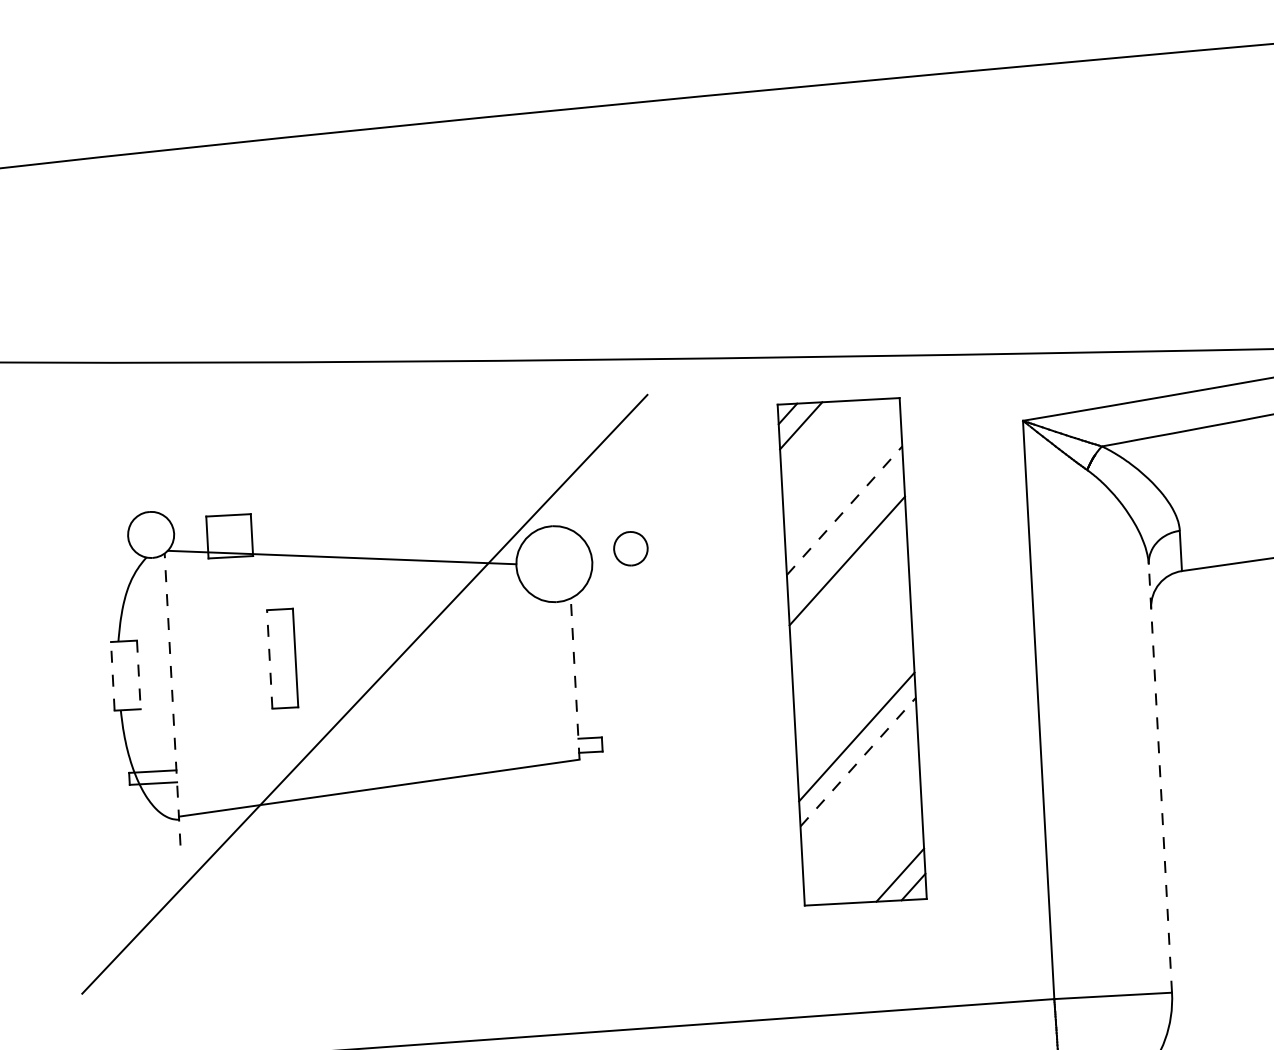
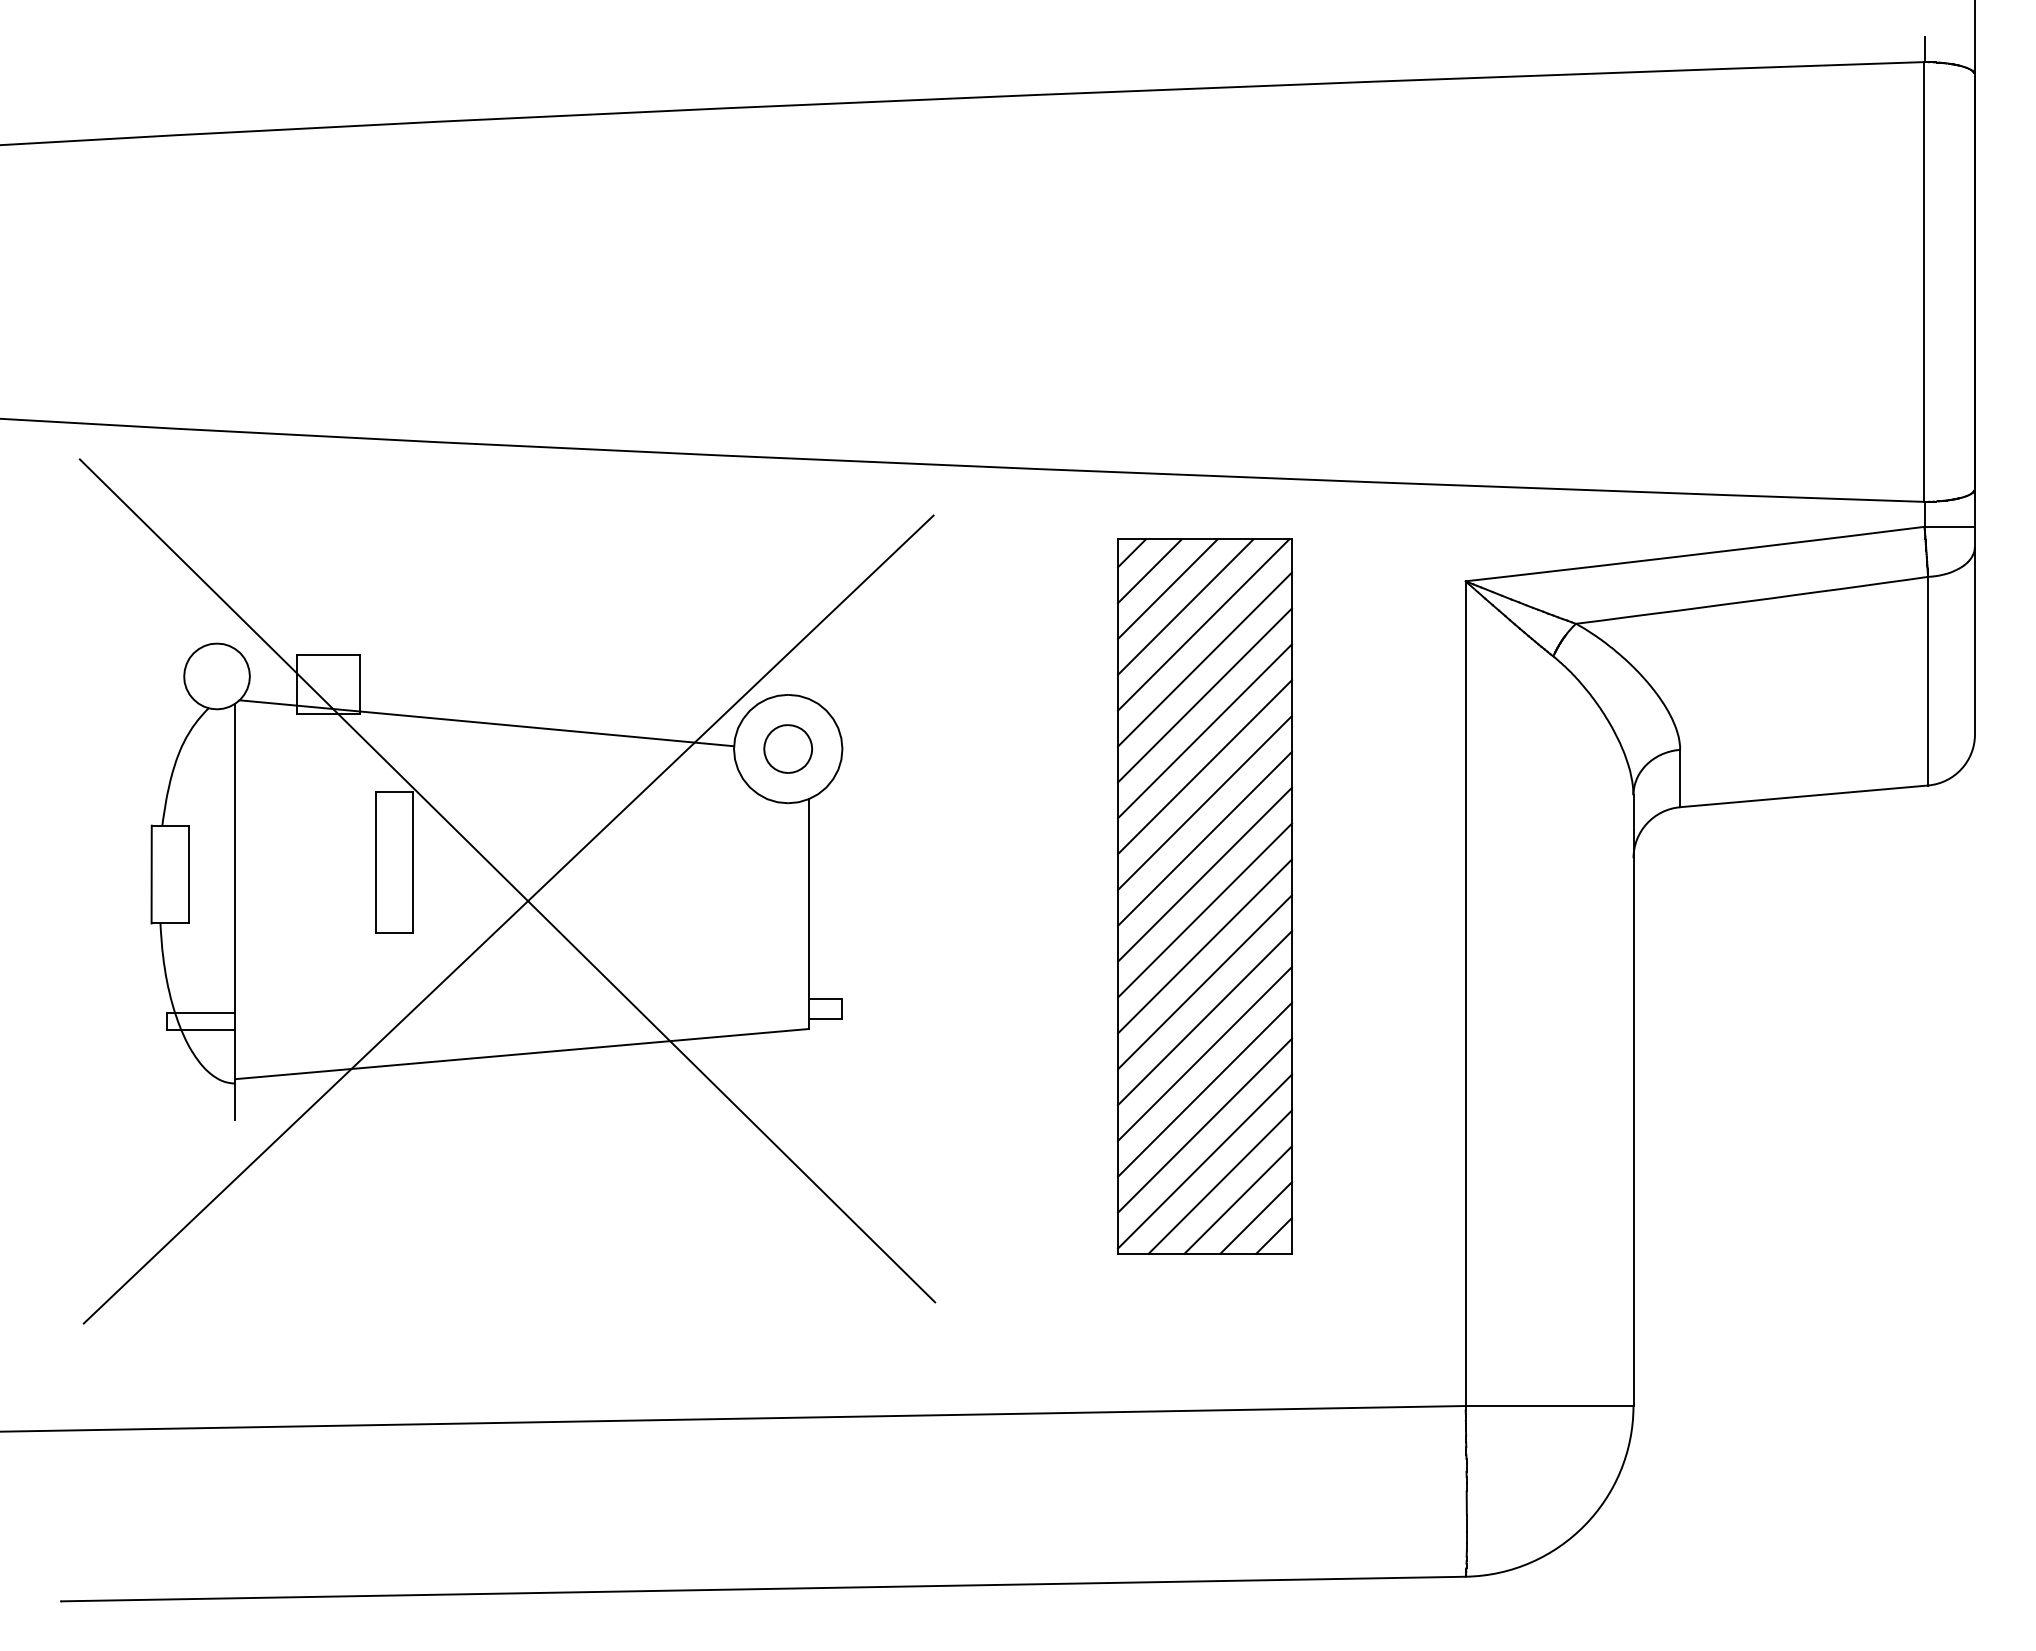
line: (814, 437) -> (1167, 589), added
line: (827, 449) -> (1185, 606), added
line: (840, 461) -> (1203, 624), added
line: (843, 485) -> (1205, 659), added
line: (844, 510) -> (1205, 695), dashed -> solid
line: (846, 536) -> (1205, 731), added
part: (631, 548) -> (788, 748), moved
line: (849, 586) -> (1205, 803), added
line: (850, 611) -> (1205, 838), added
line: (851, 636) -> (1205, 874), added
line: (270, 659) -> (376, 862), dashed -> solid
line: (853, 661) -> (1205, 910), added
line: (362, 666) -> (507, 880), added
line: (138, 674) -> (188, 874), dashed -> solid
line: (112, 676) -> (151, 874), dashed -> solid
line: (574, 679) -> (808, 914), dashed -> solid
line: (854, 686) -> (1205, 946), added
line: (172, 699) -> (234, 911), dashed -> solid
line: (855, 712) -> (1205, 982), added
line: (858, 761) -> (1205, 1053), dashed -> solid
line: (1160, 778) -> (1633, 1100), dashed -> solid
line: (859, 787) -> (1205, 1089), added
line: (861, 812) -> (1205, 1125), added
line: (862, 837) -> (1205, 1161), added
line: (873, 850) -> (1220, 1181), added
line: (887, 862) -> (1238, 1199), added

